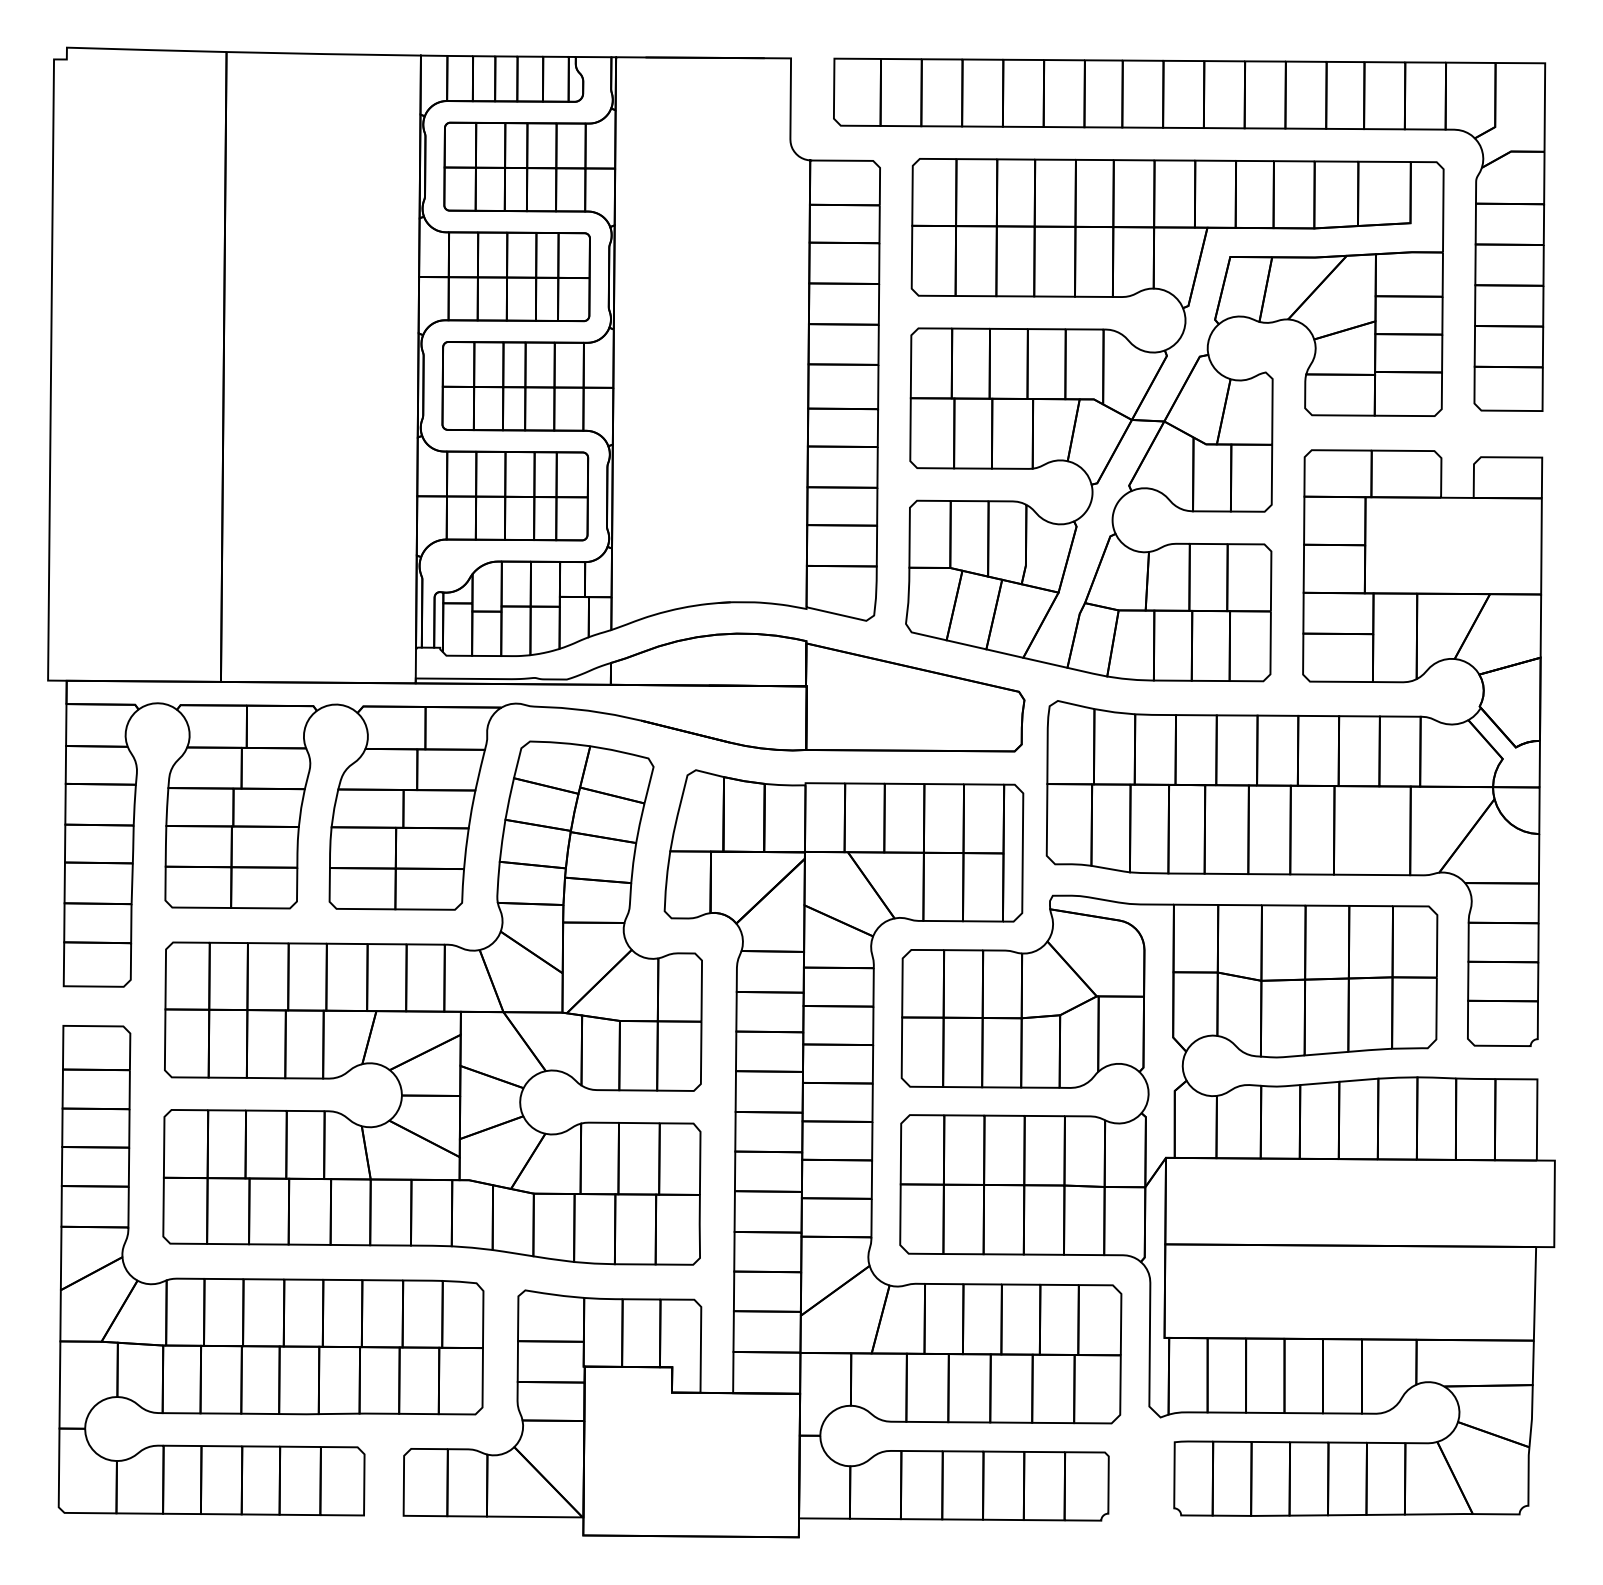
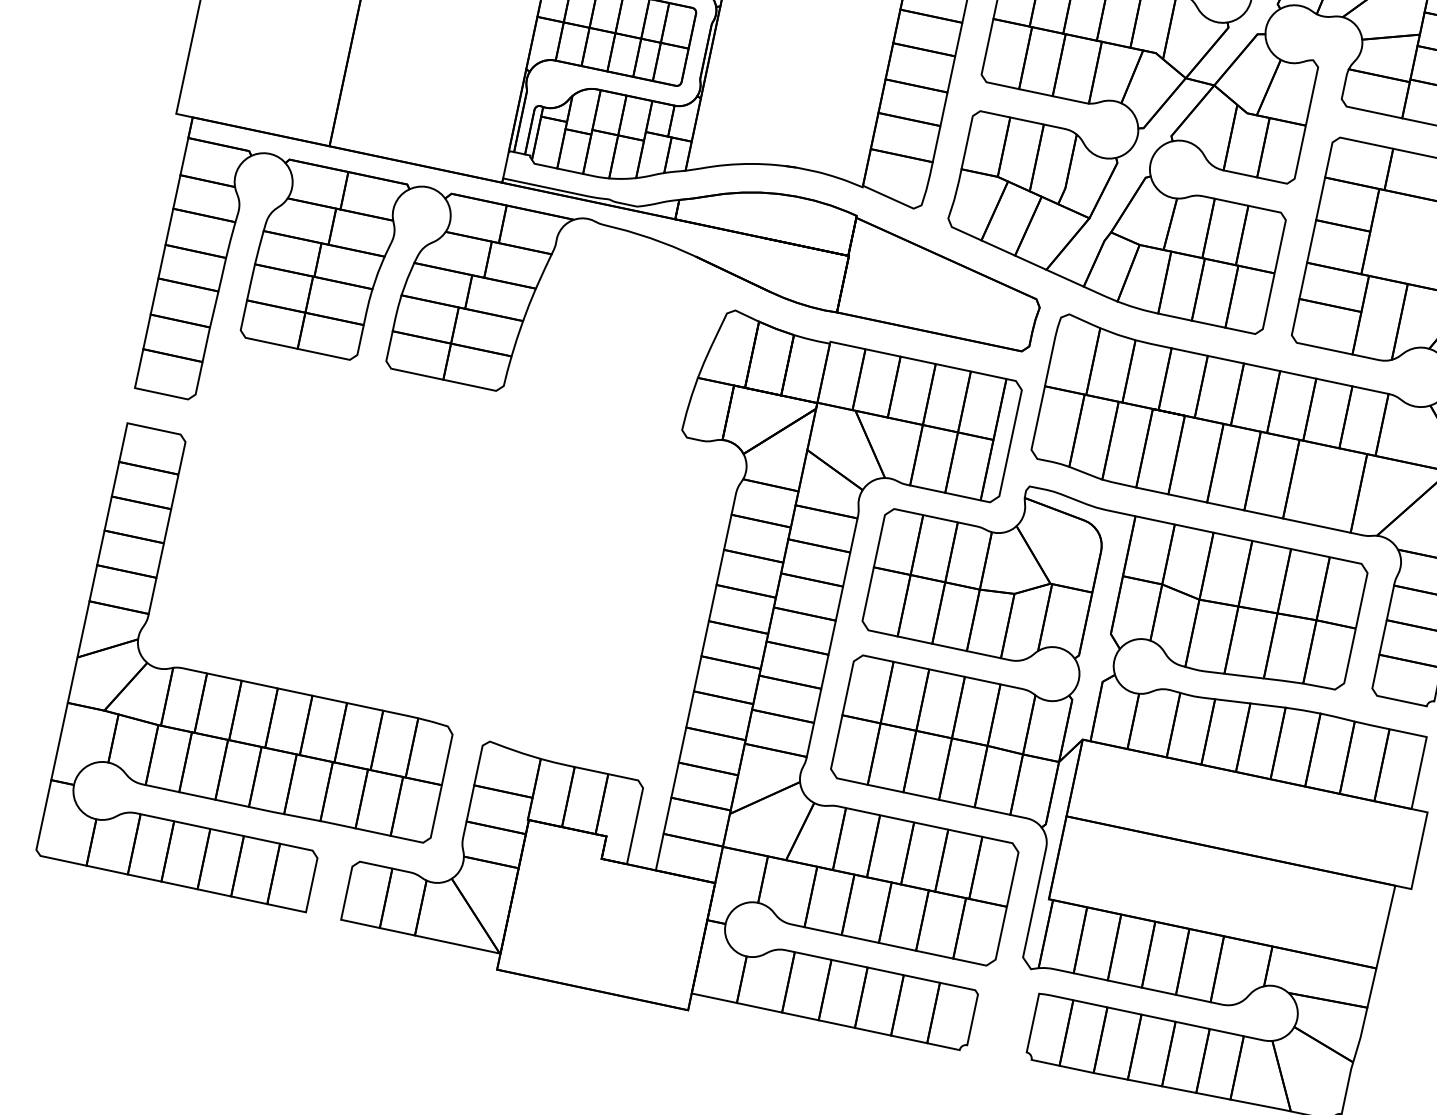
part: (432, 1002) -> (459, 469), removed

